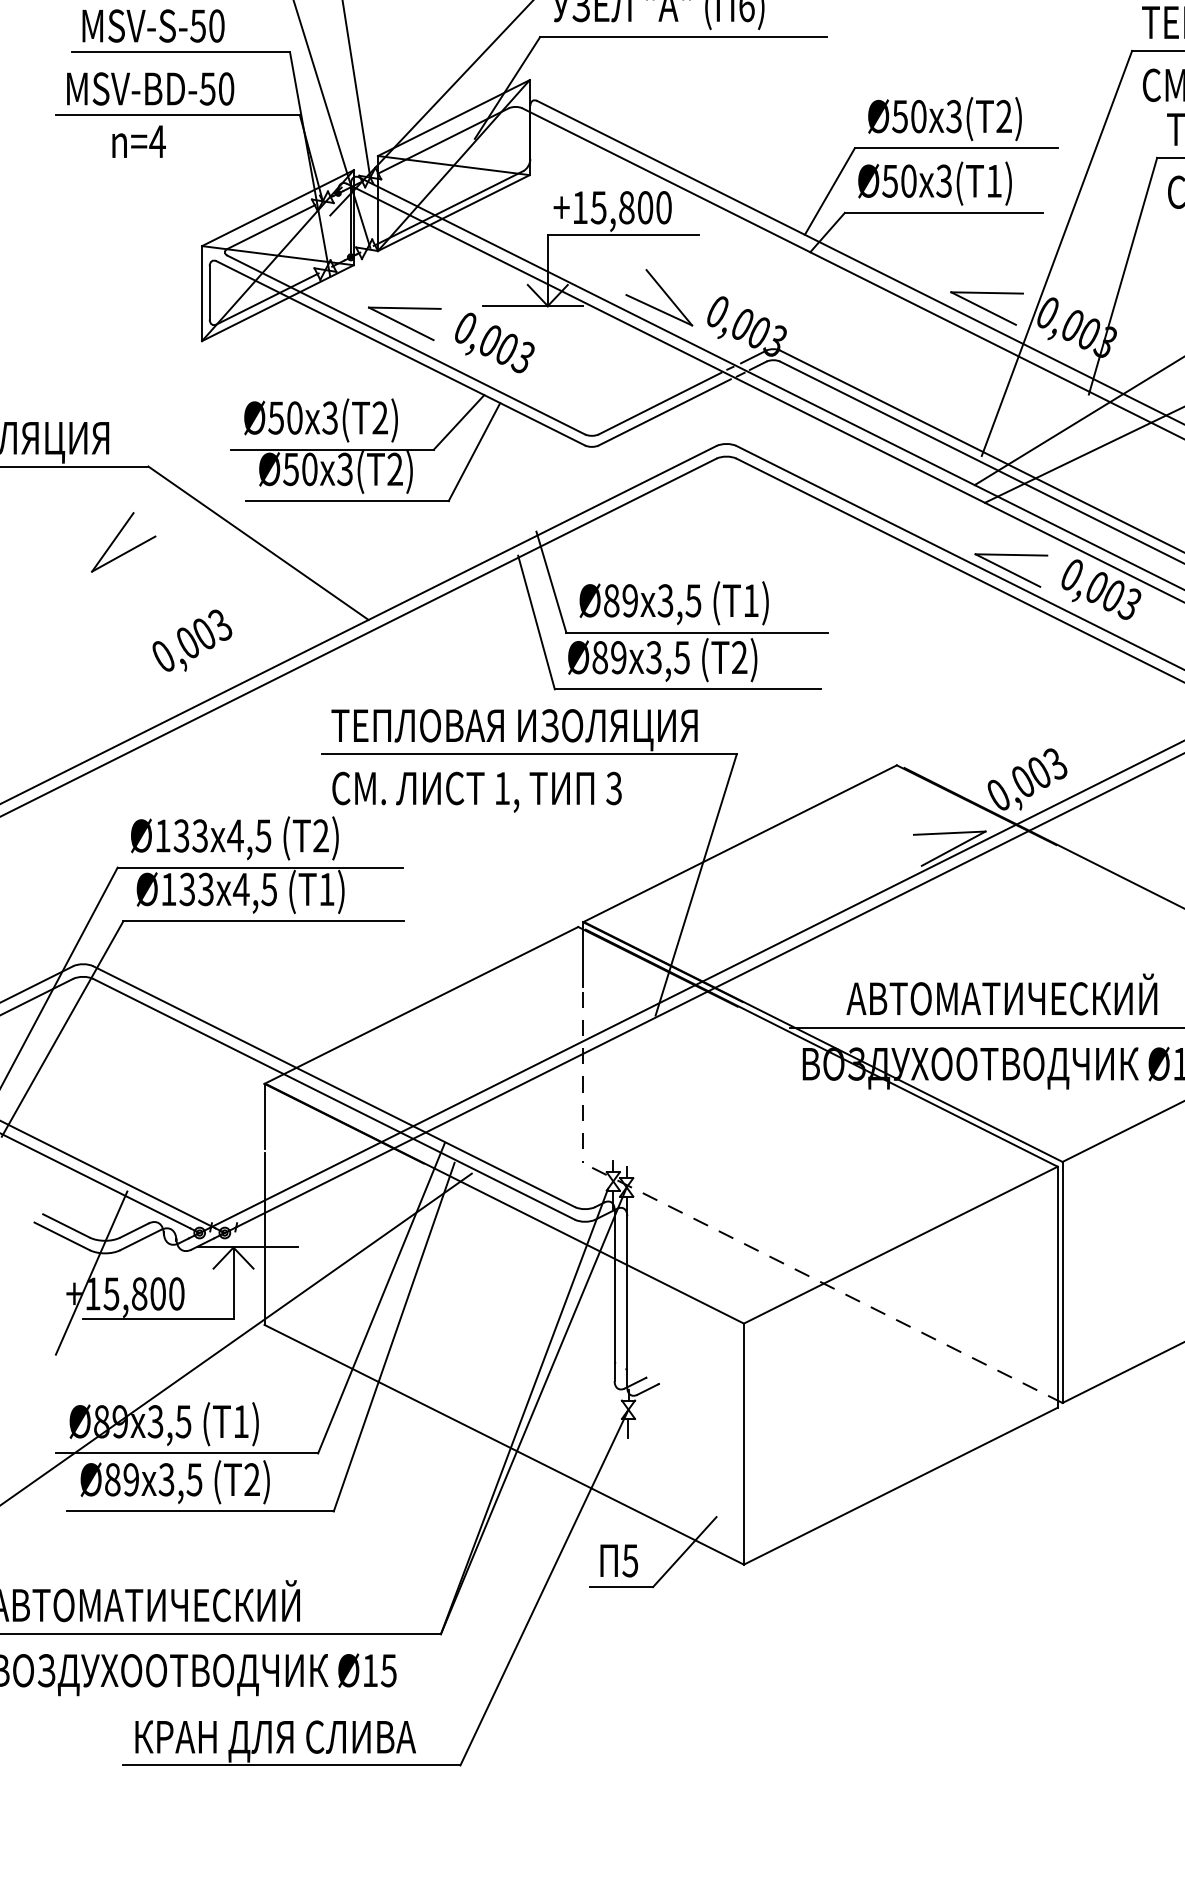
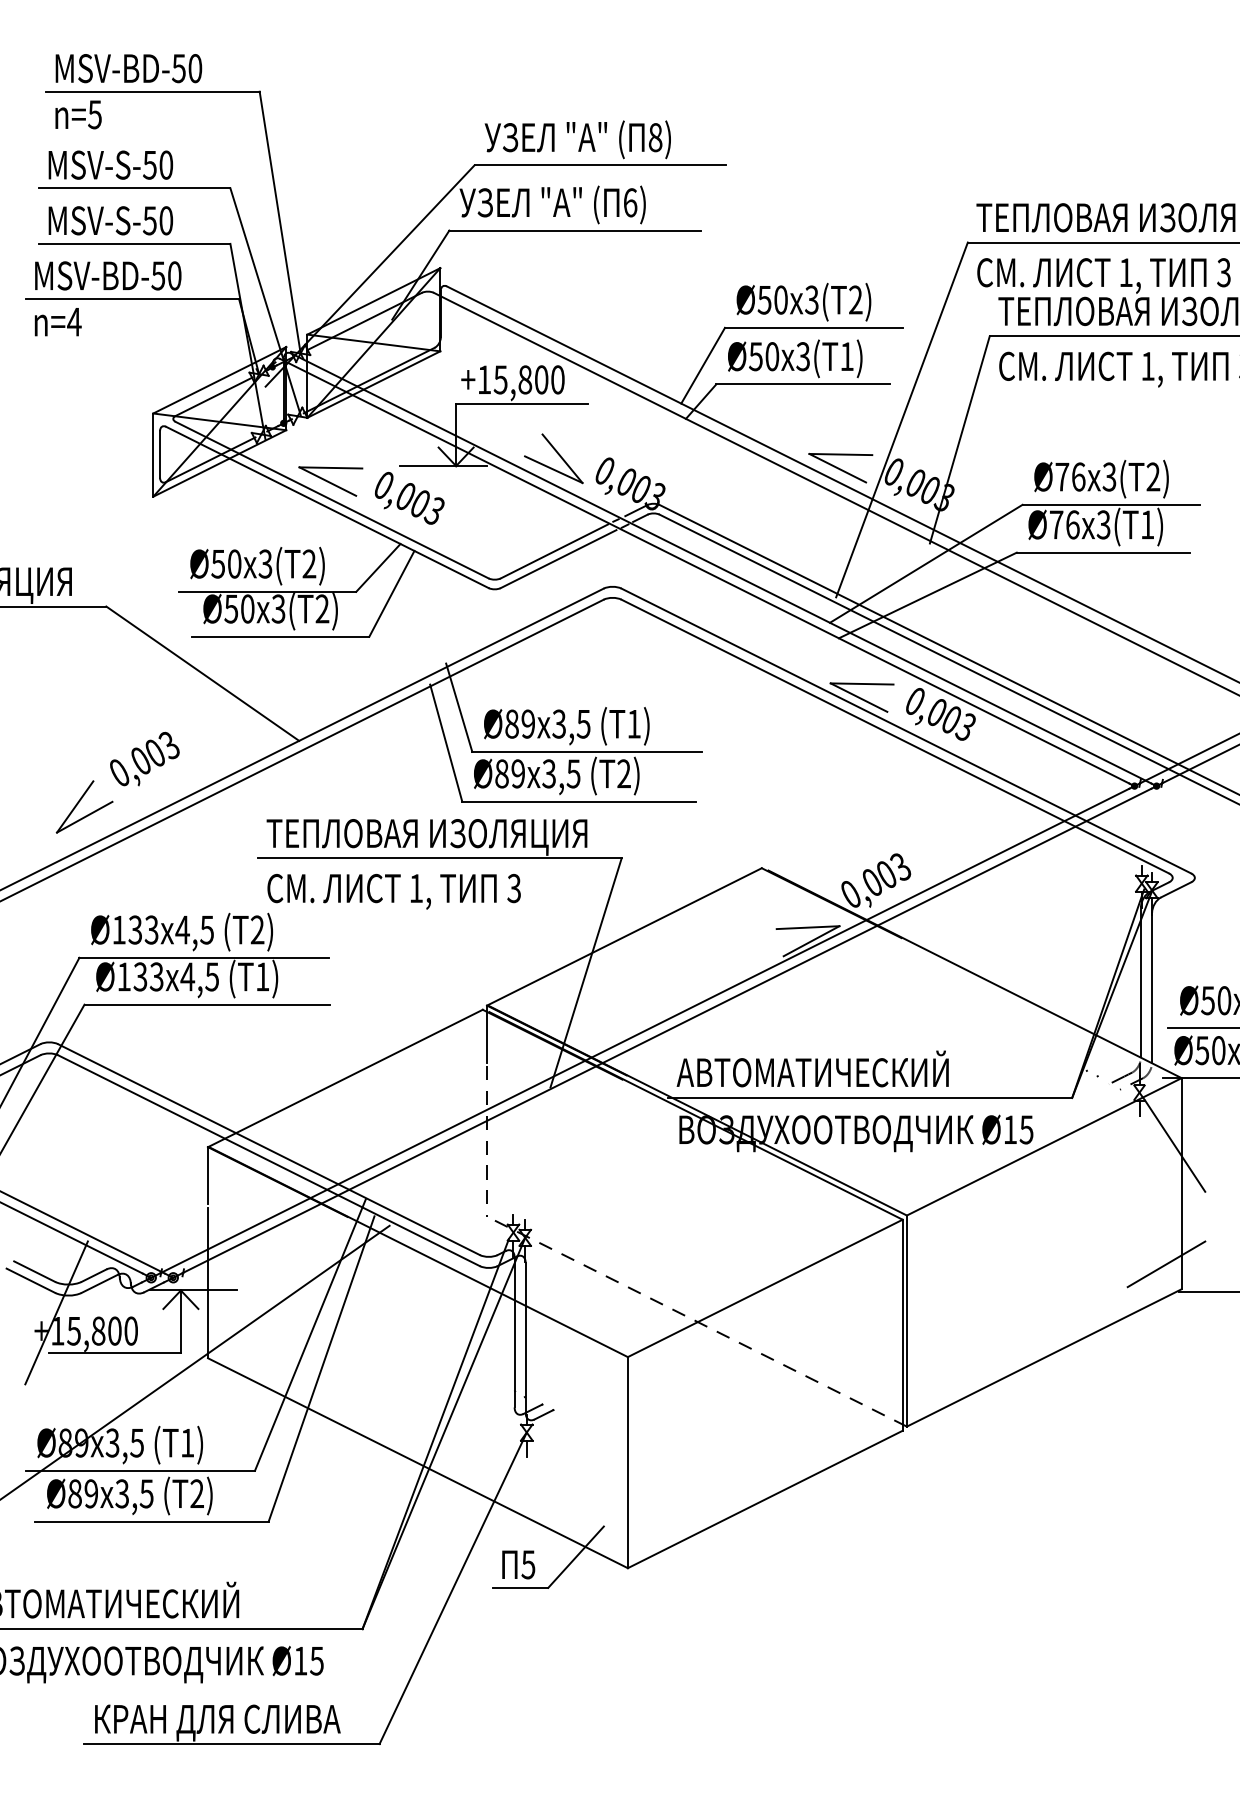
text: (138, 142) -> (57, 322), moved
part: (116, 539) -> (78, 804), moved
text: (1001, 994) -> (812, 1068), moved

